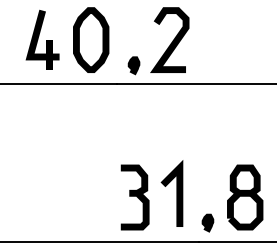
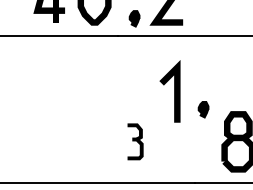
line: (176, 193) -> (174, 91), moved
part: (134, 197) -> (135, 141), size x0.6
part: (207, 222) -> (203, 109), moved

